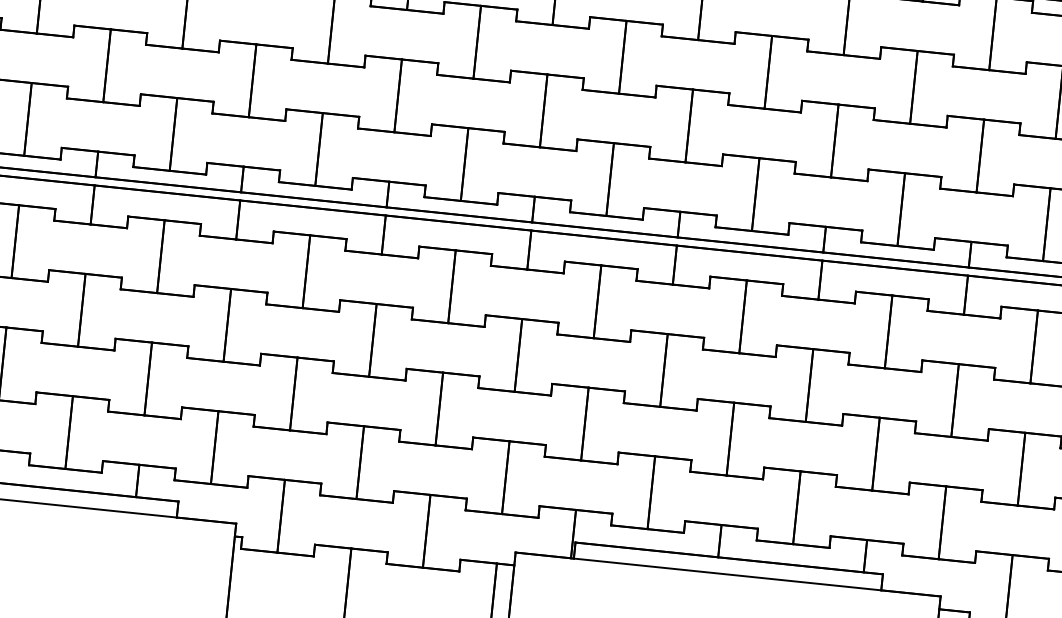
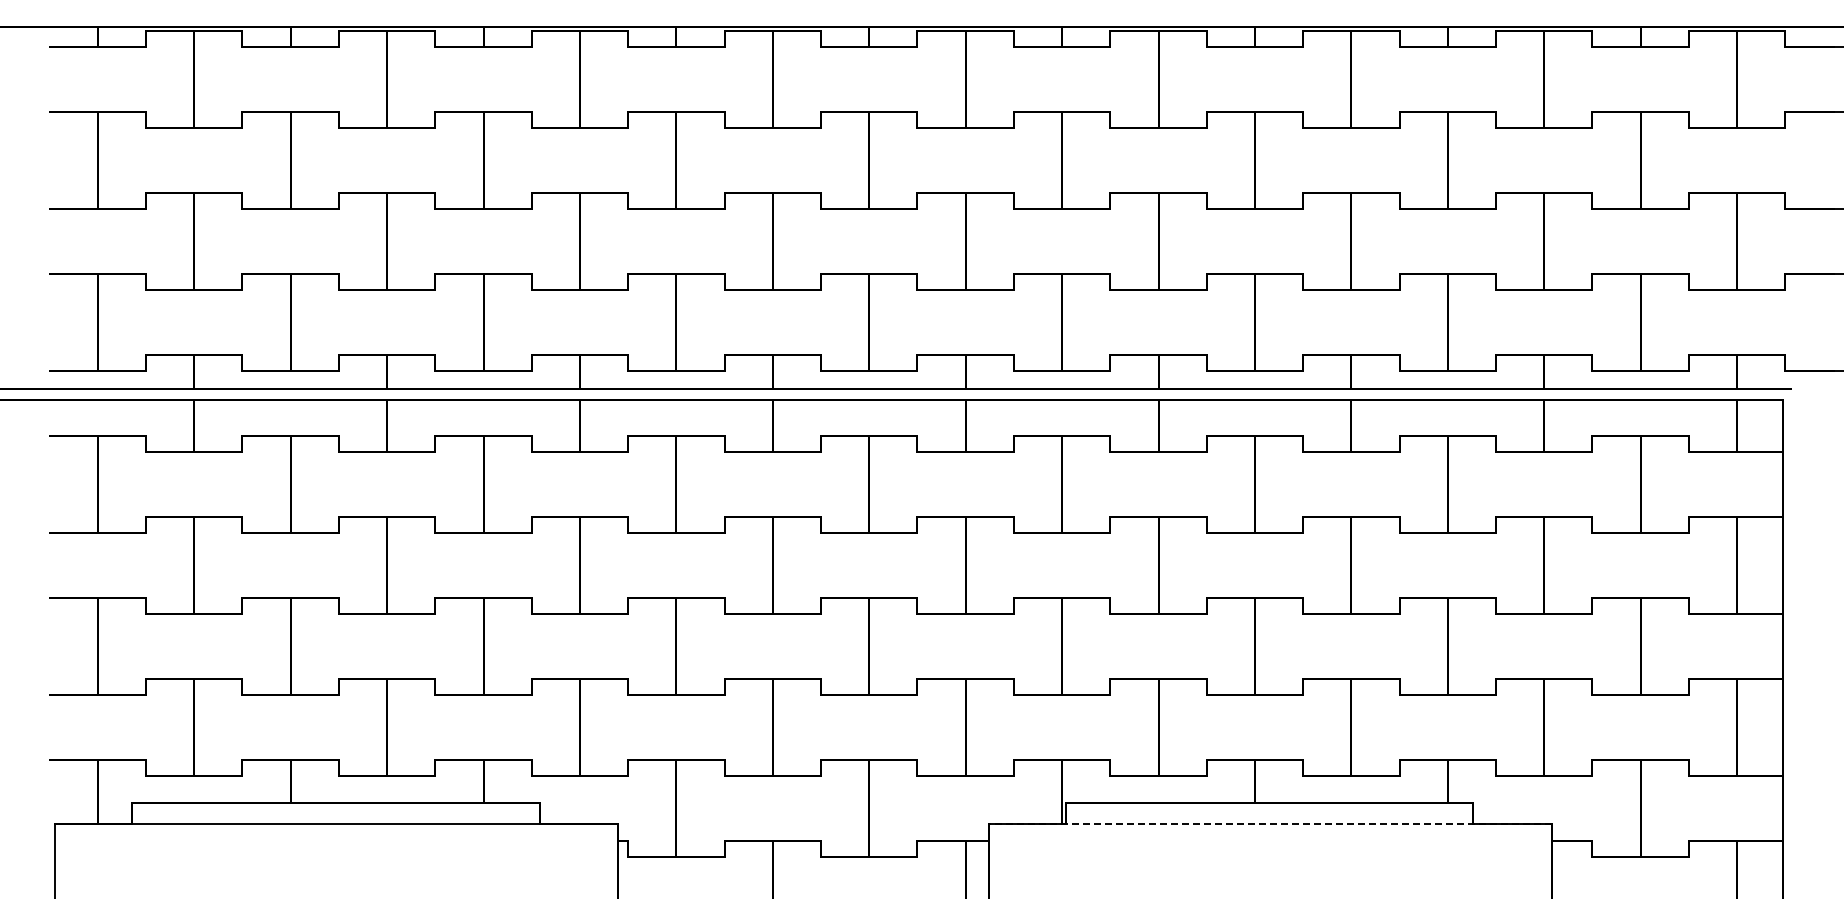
line: (728, 574) -> (1270, 824), solid -> dashed

